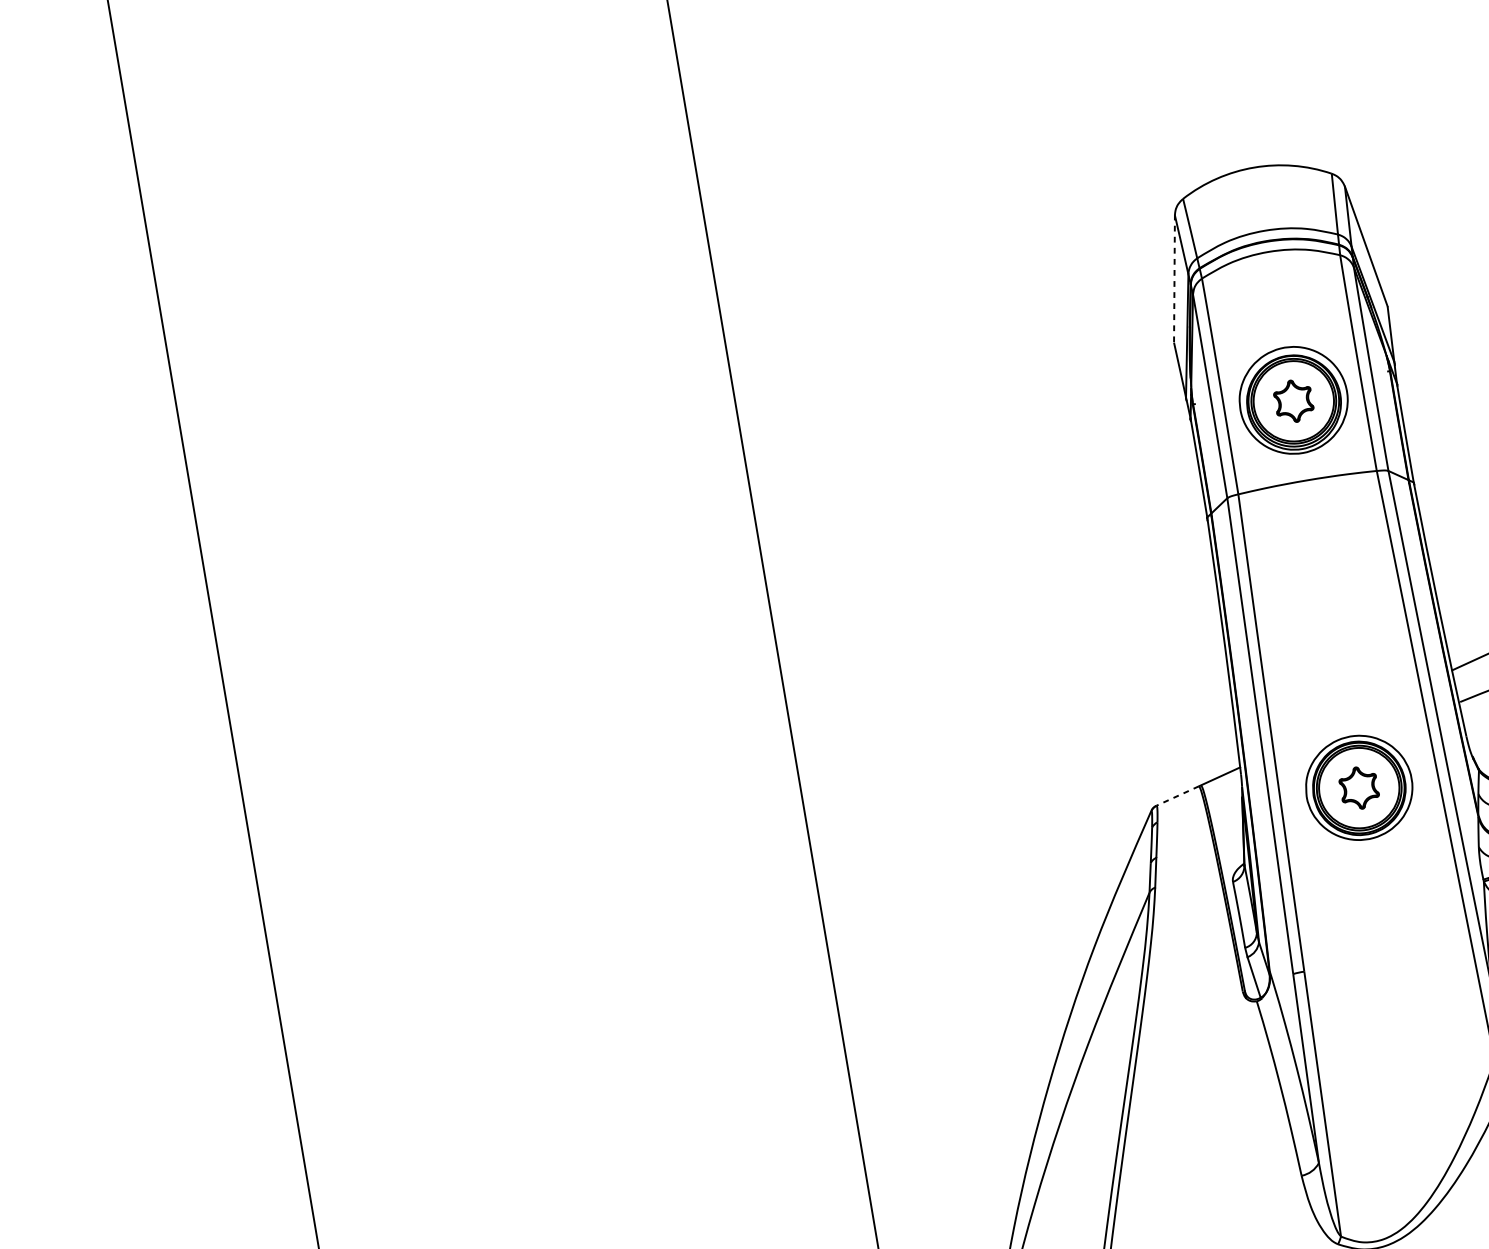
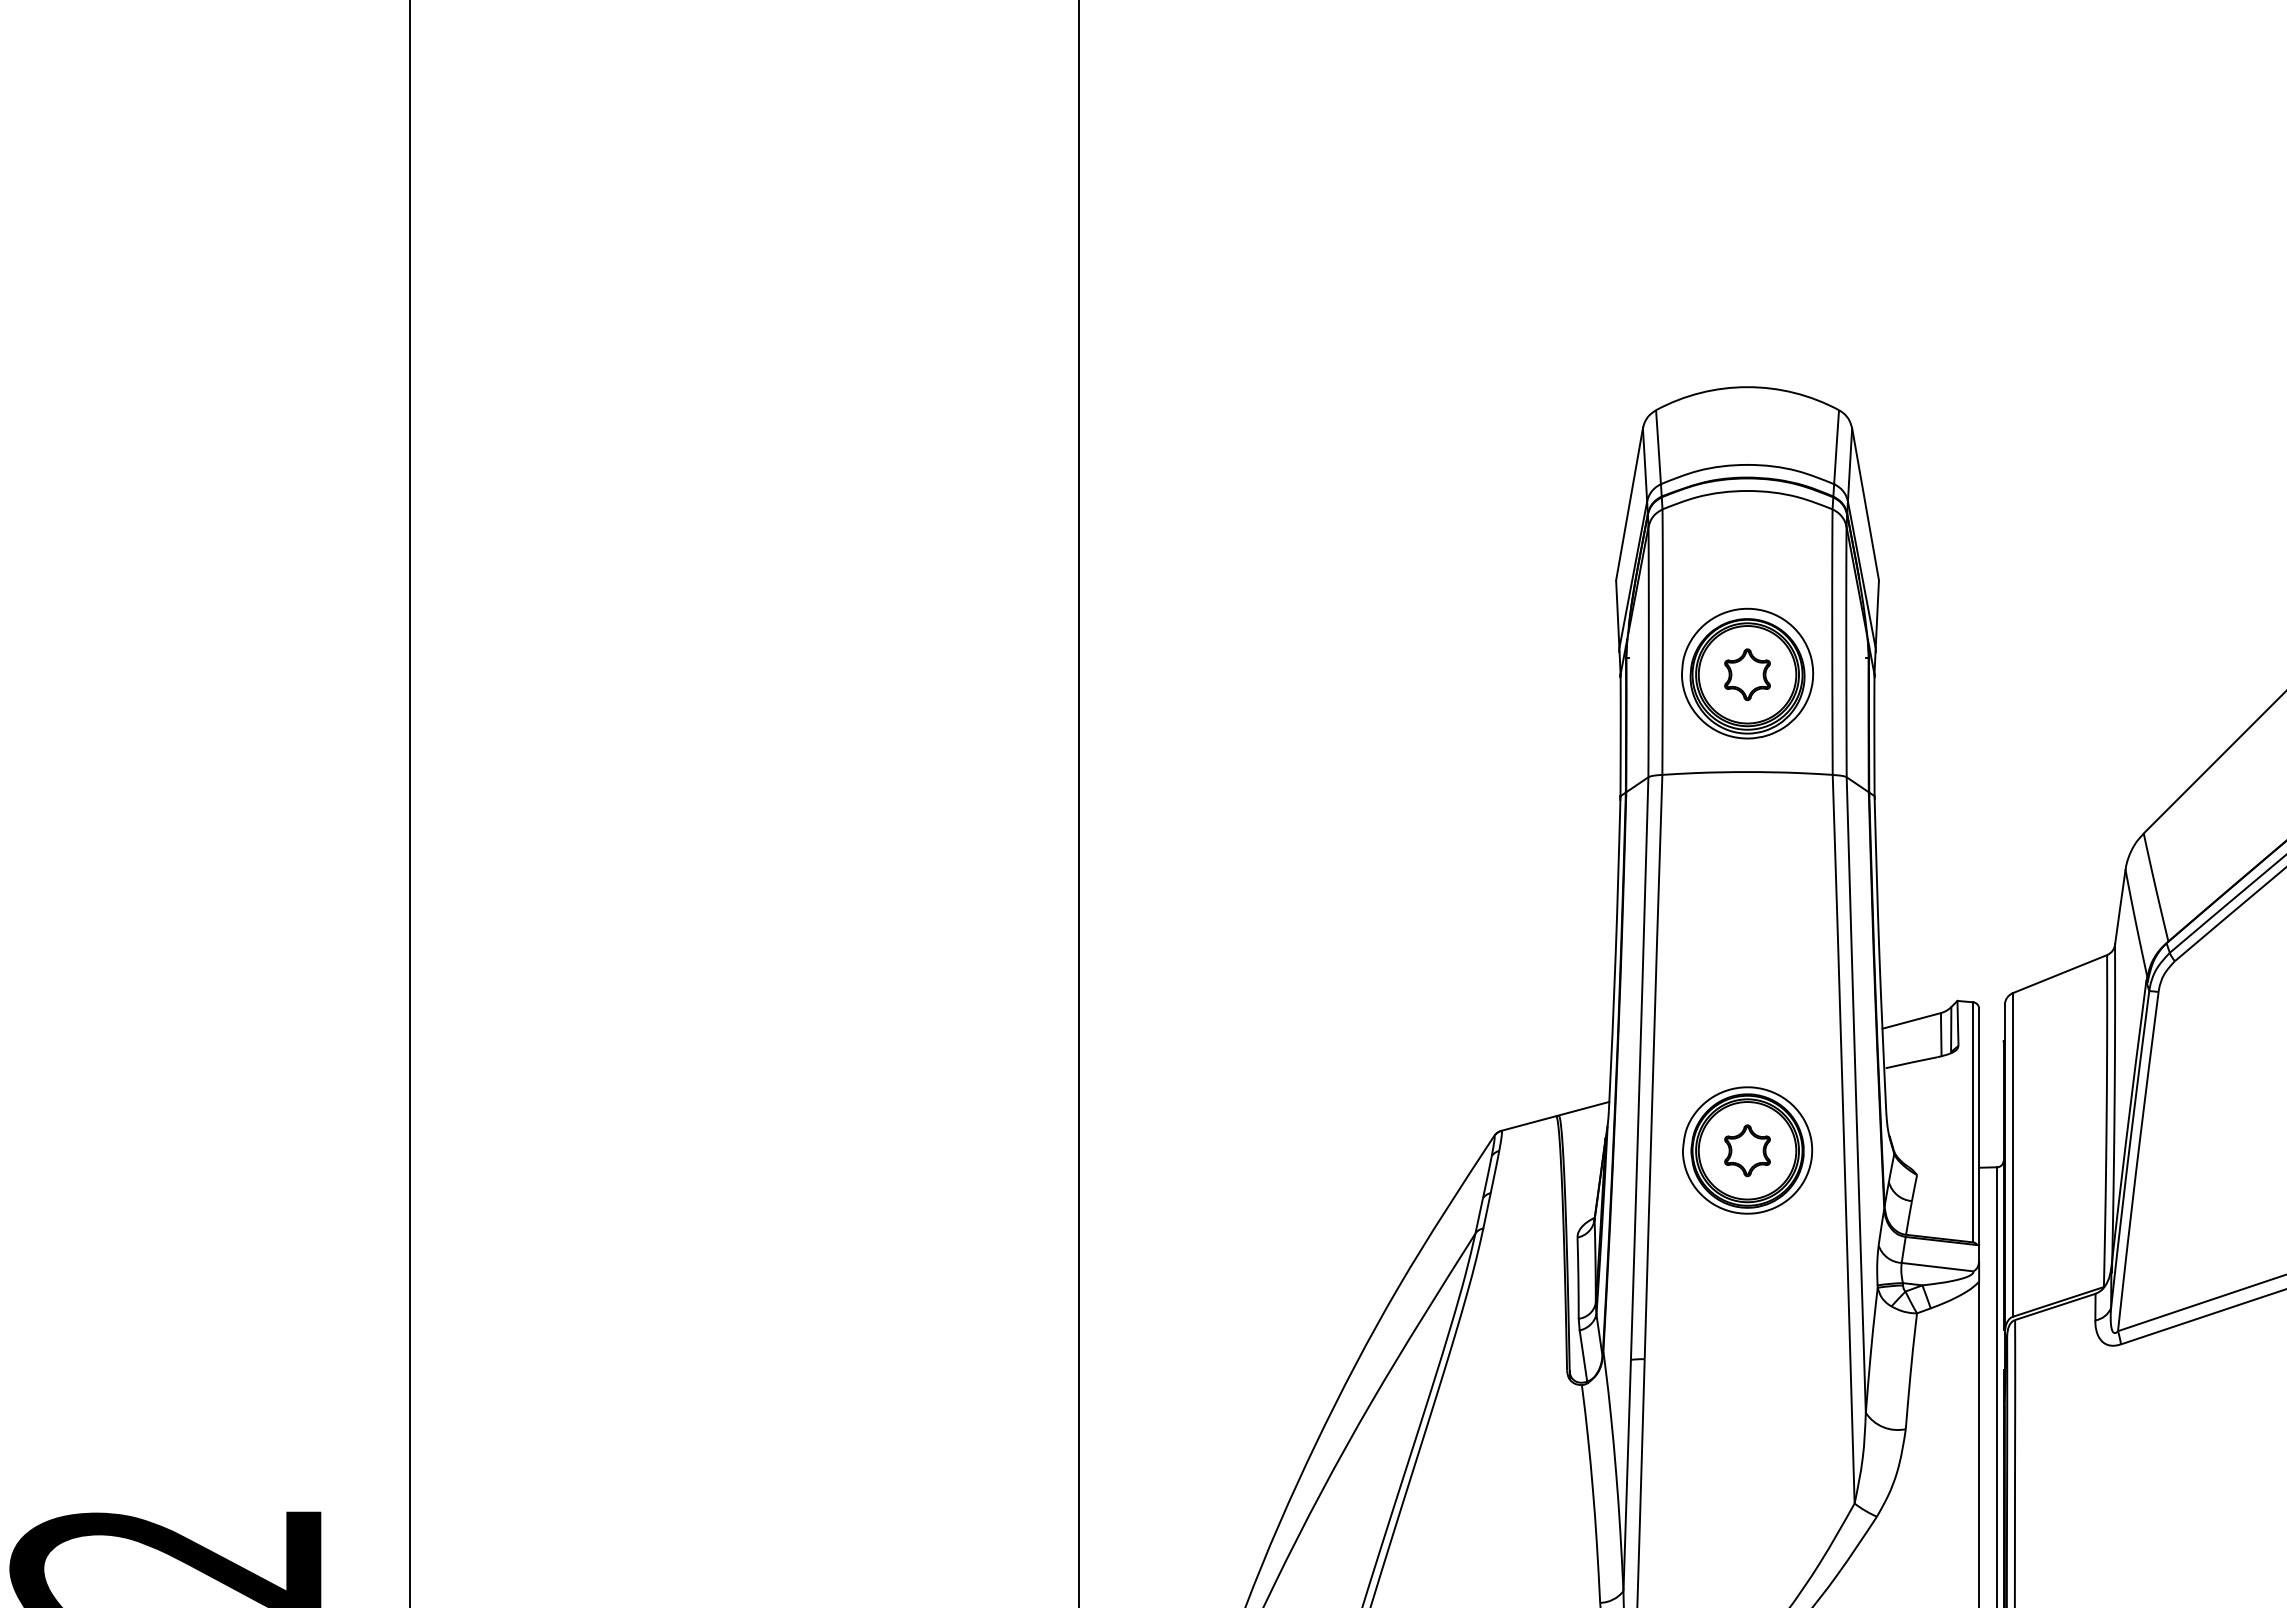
line: (1174, 278) -> (1629, 503), dashed -> solid
line: (1177, 796) -> (1528, 1123), dashed -> solid

